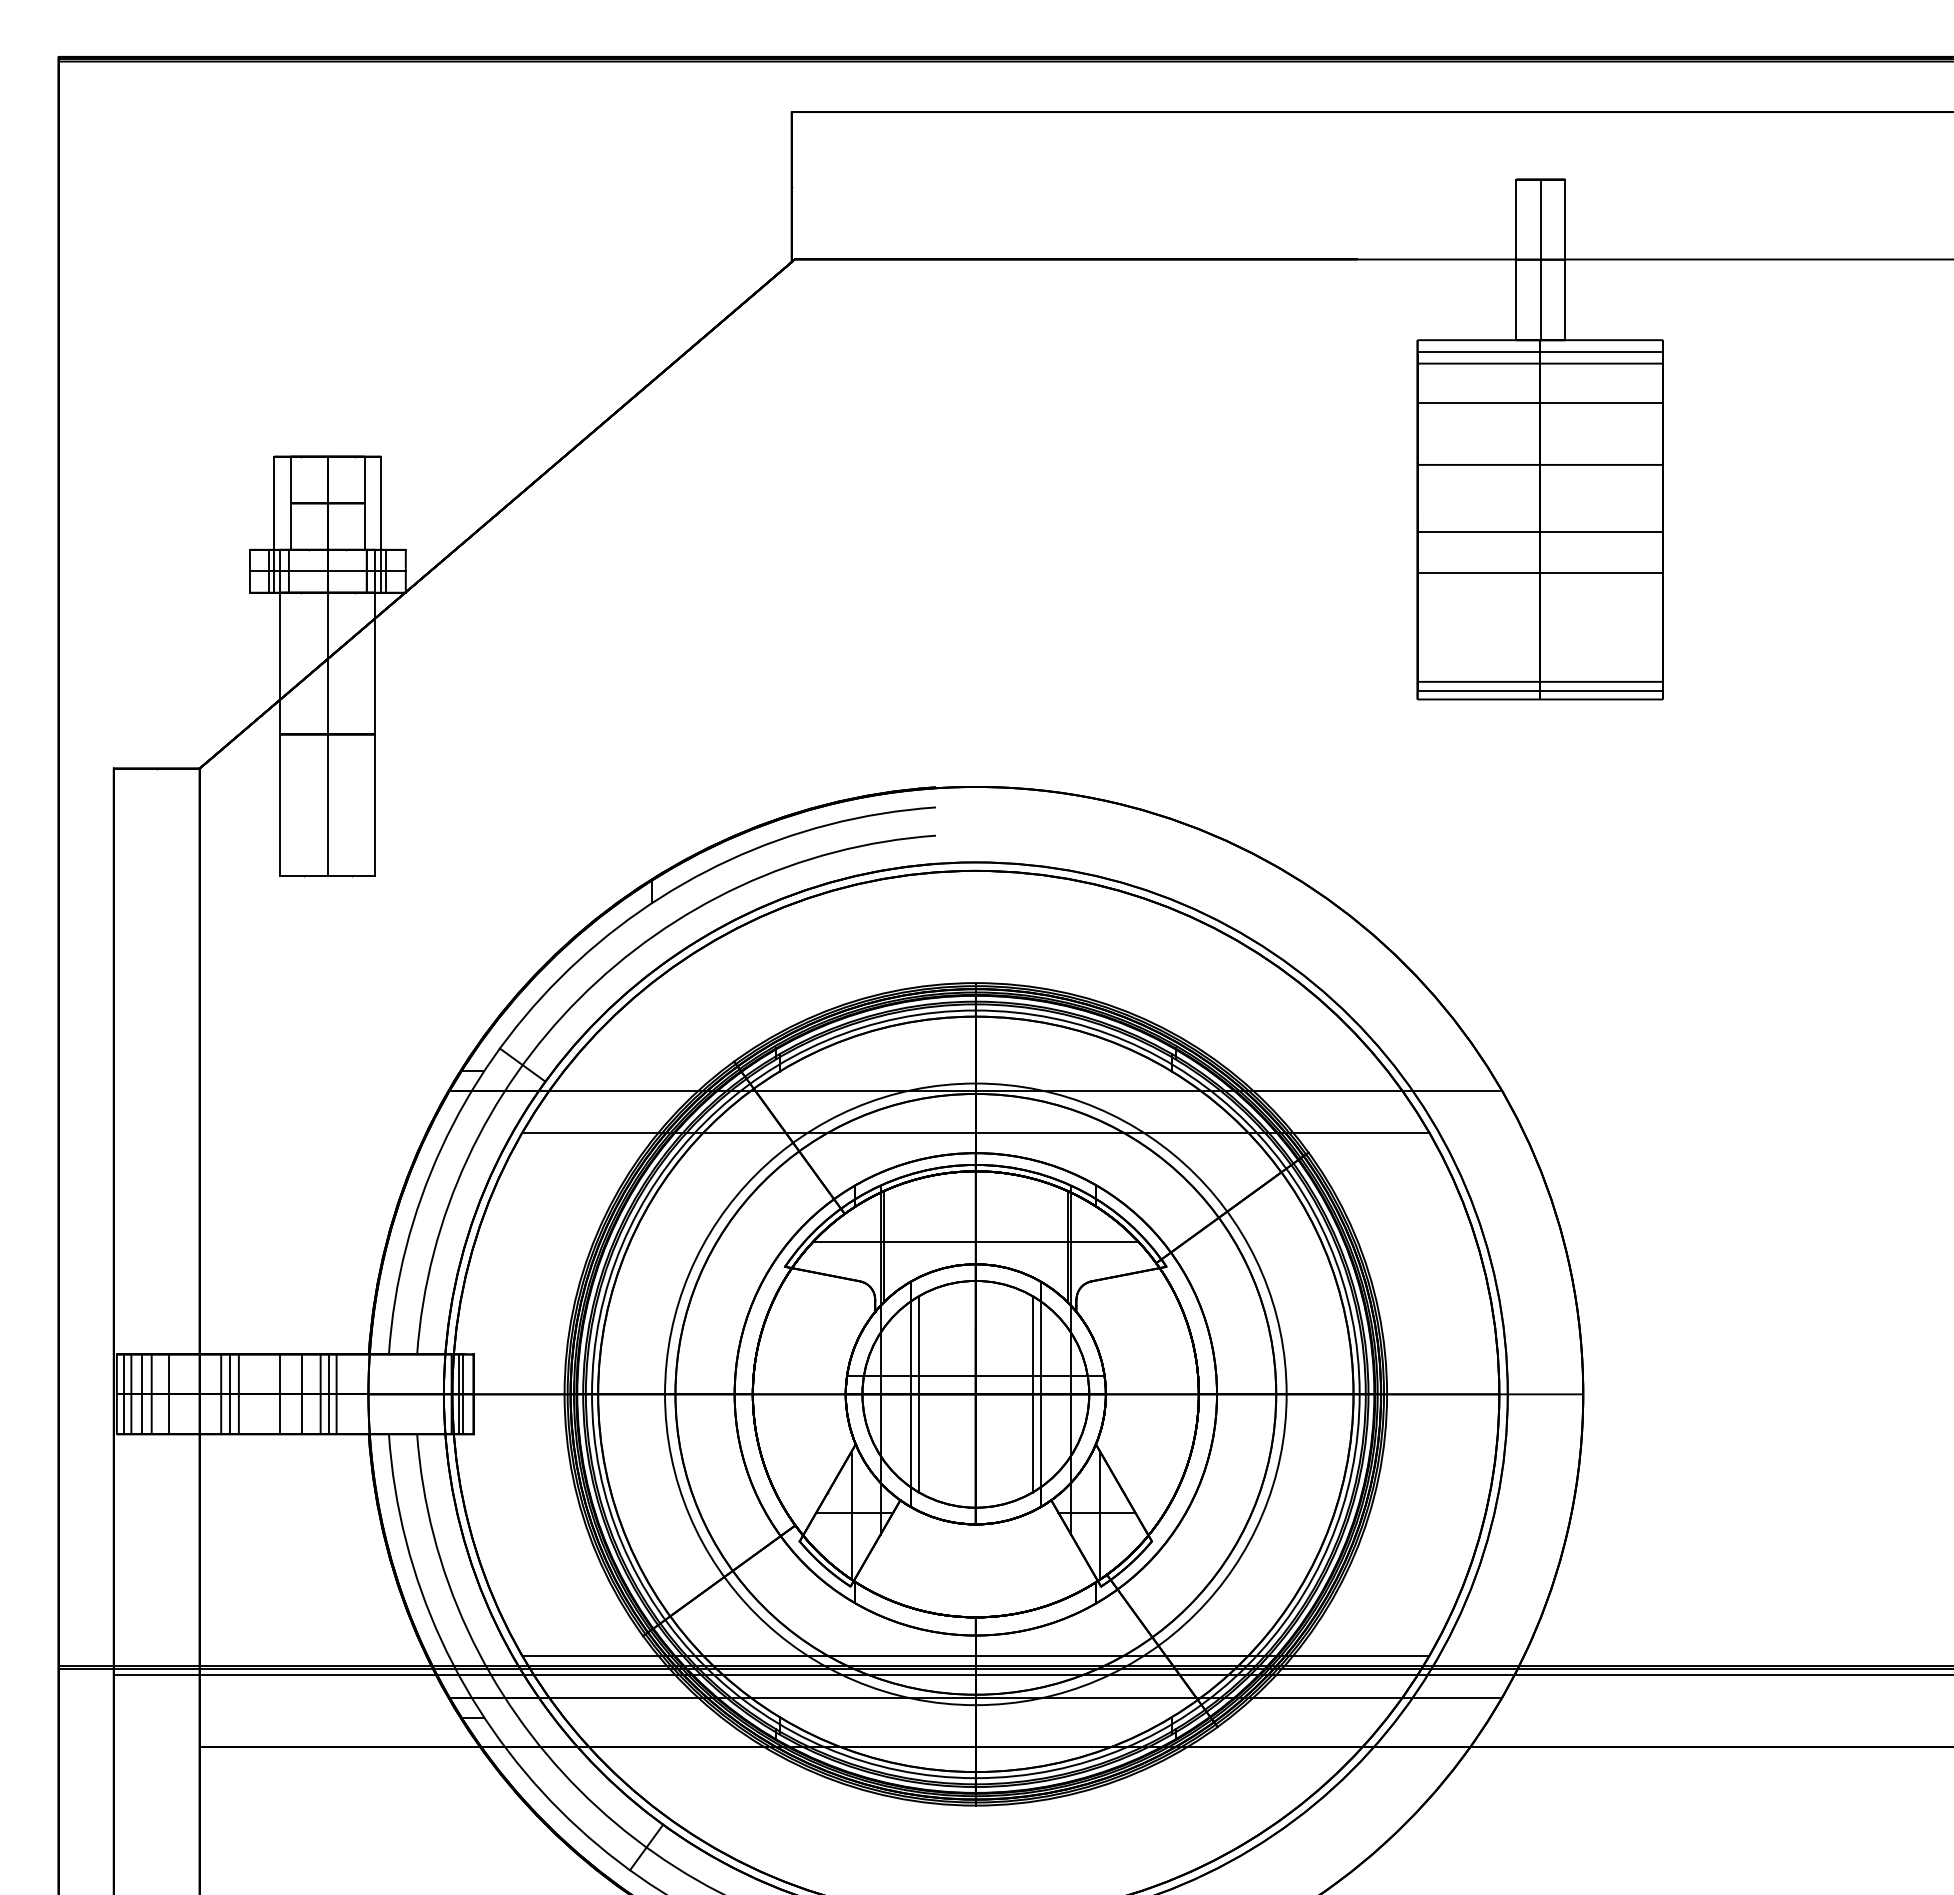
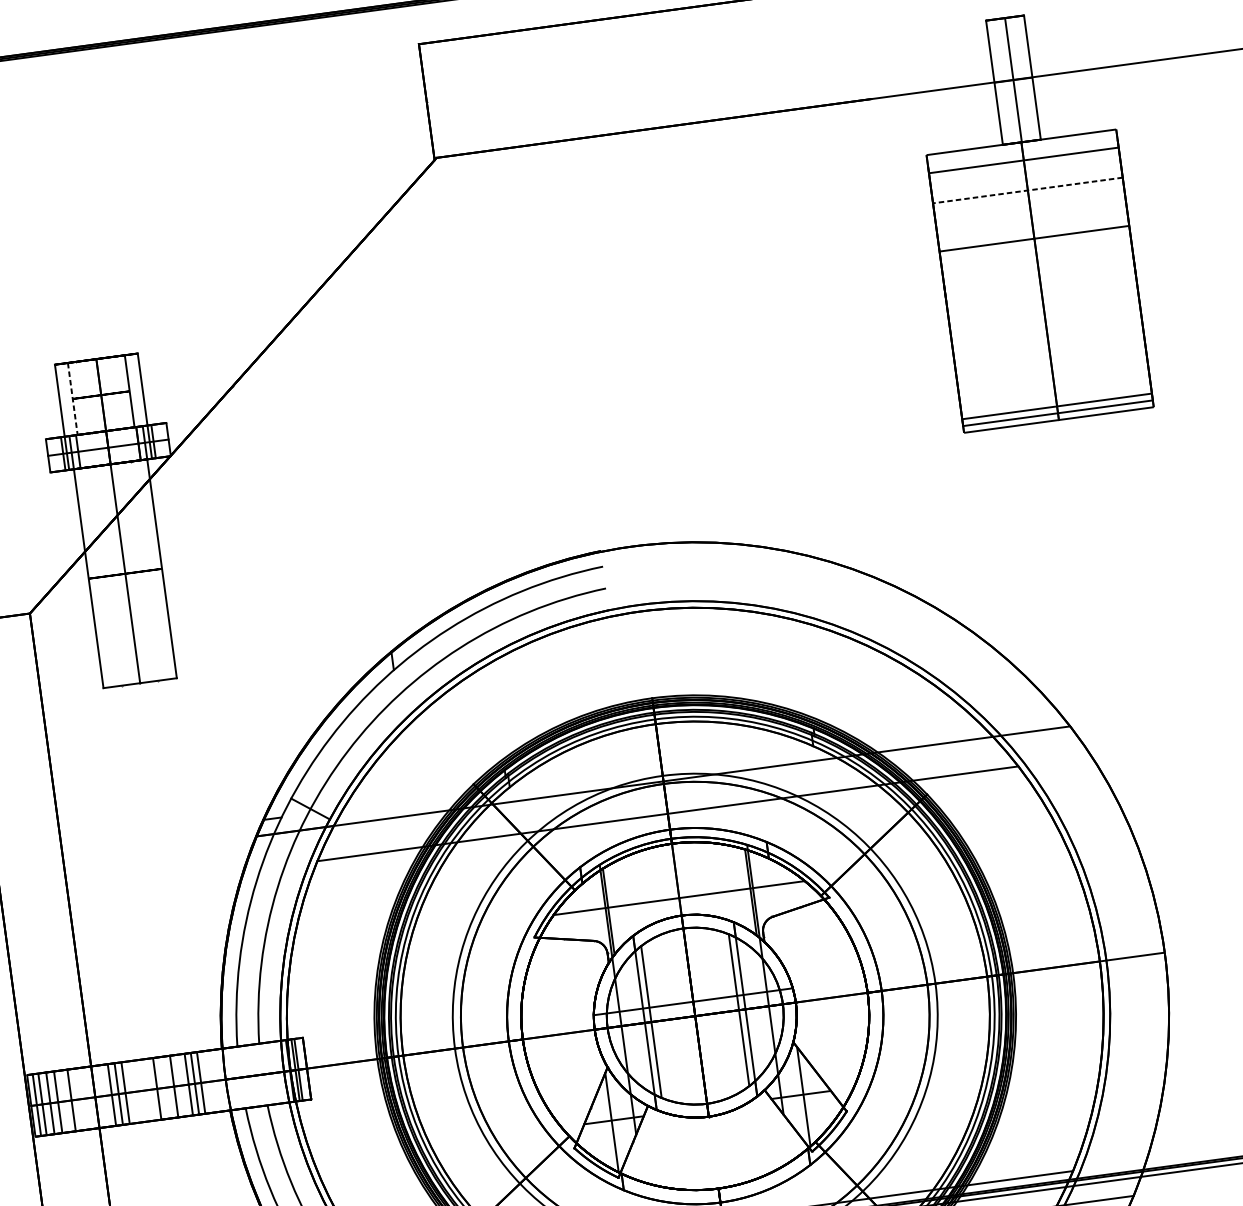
line: (1540, 351) -> (1022, 151), removed
line: (1540, 402) -> (1028, 190), solid -> dashed
line: (291, 503) -> (73, 399), solid -> dashed
line: (1540, 531) -> (1041, 290), removed
line: (1540, 573) -> (1045, 322), removed

